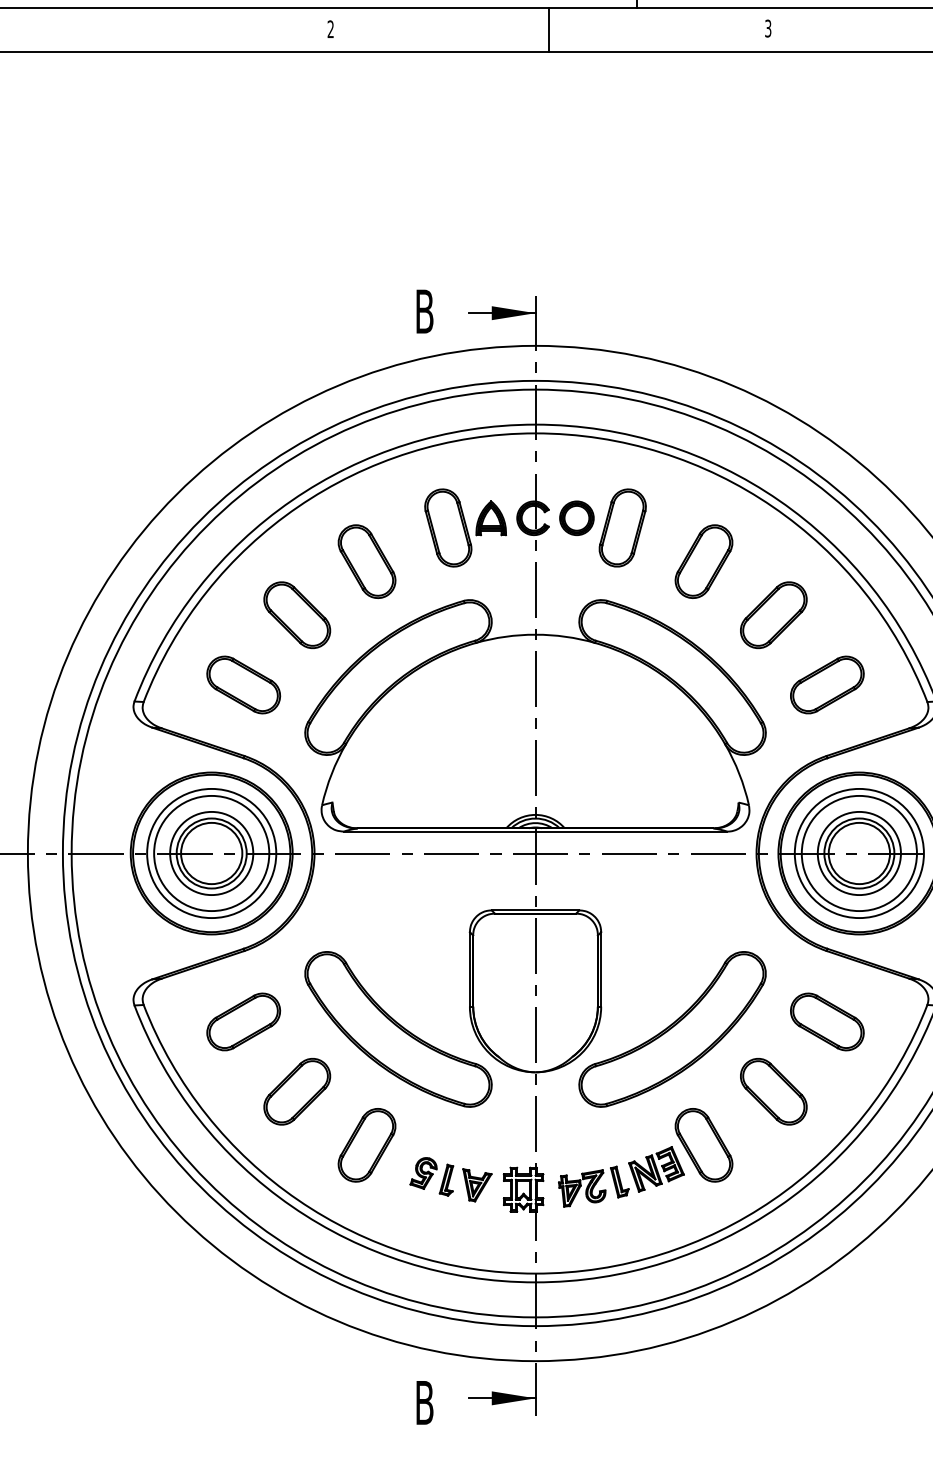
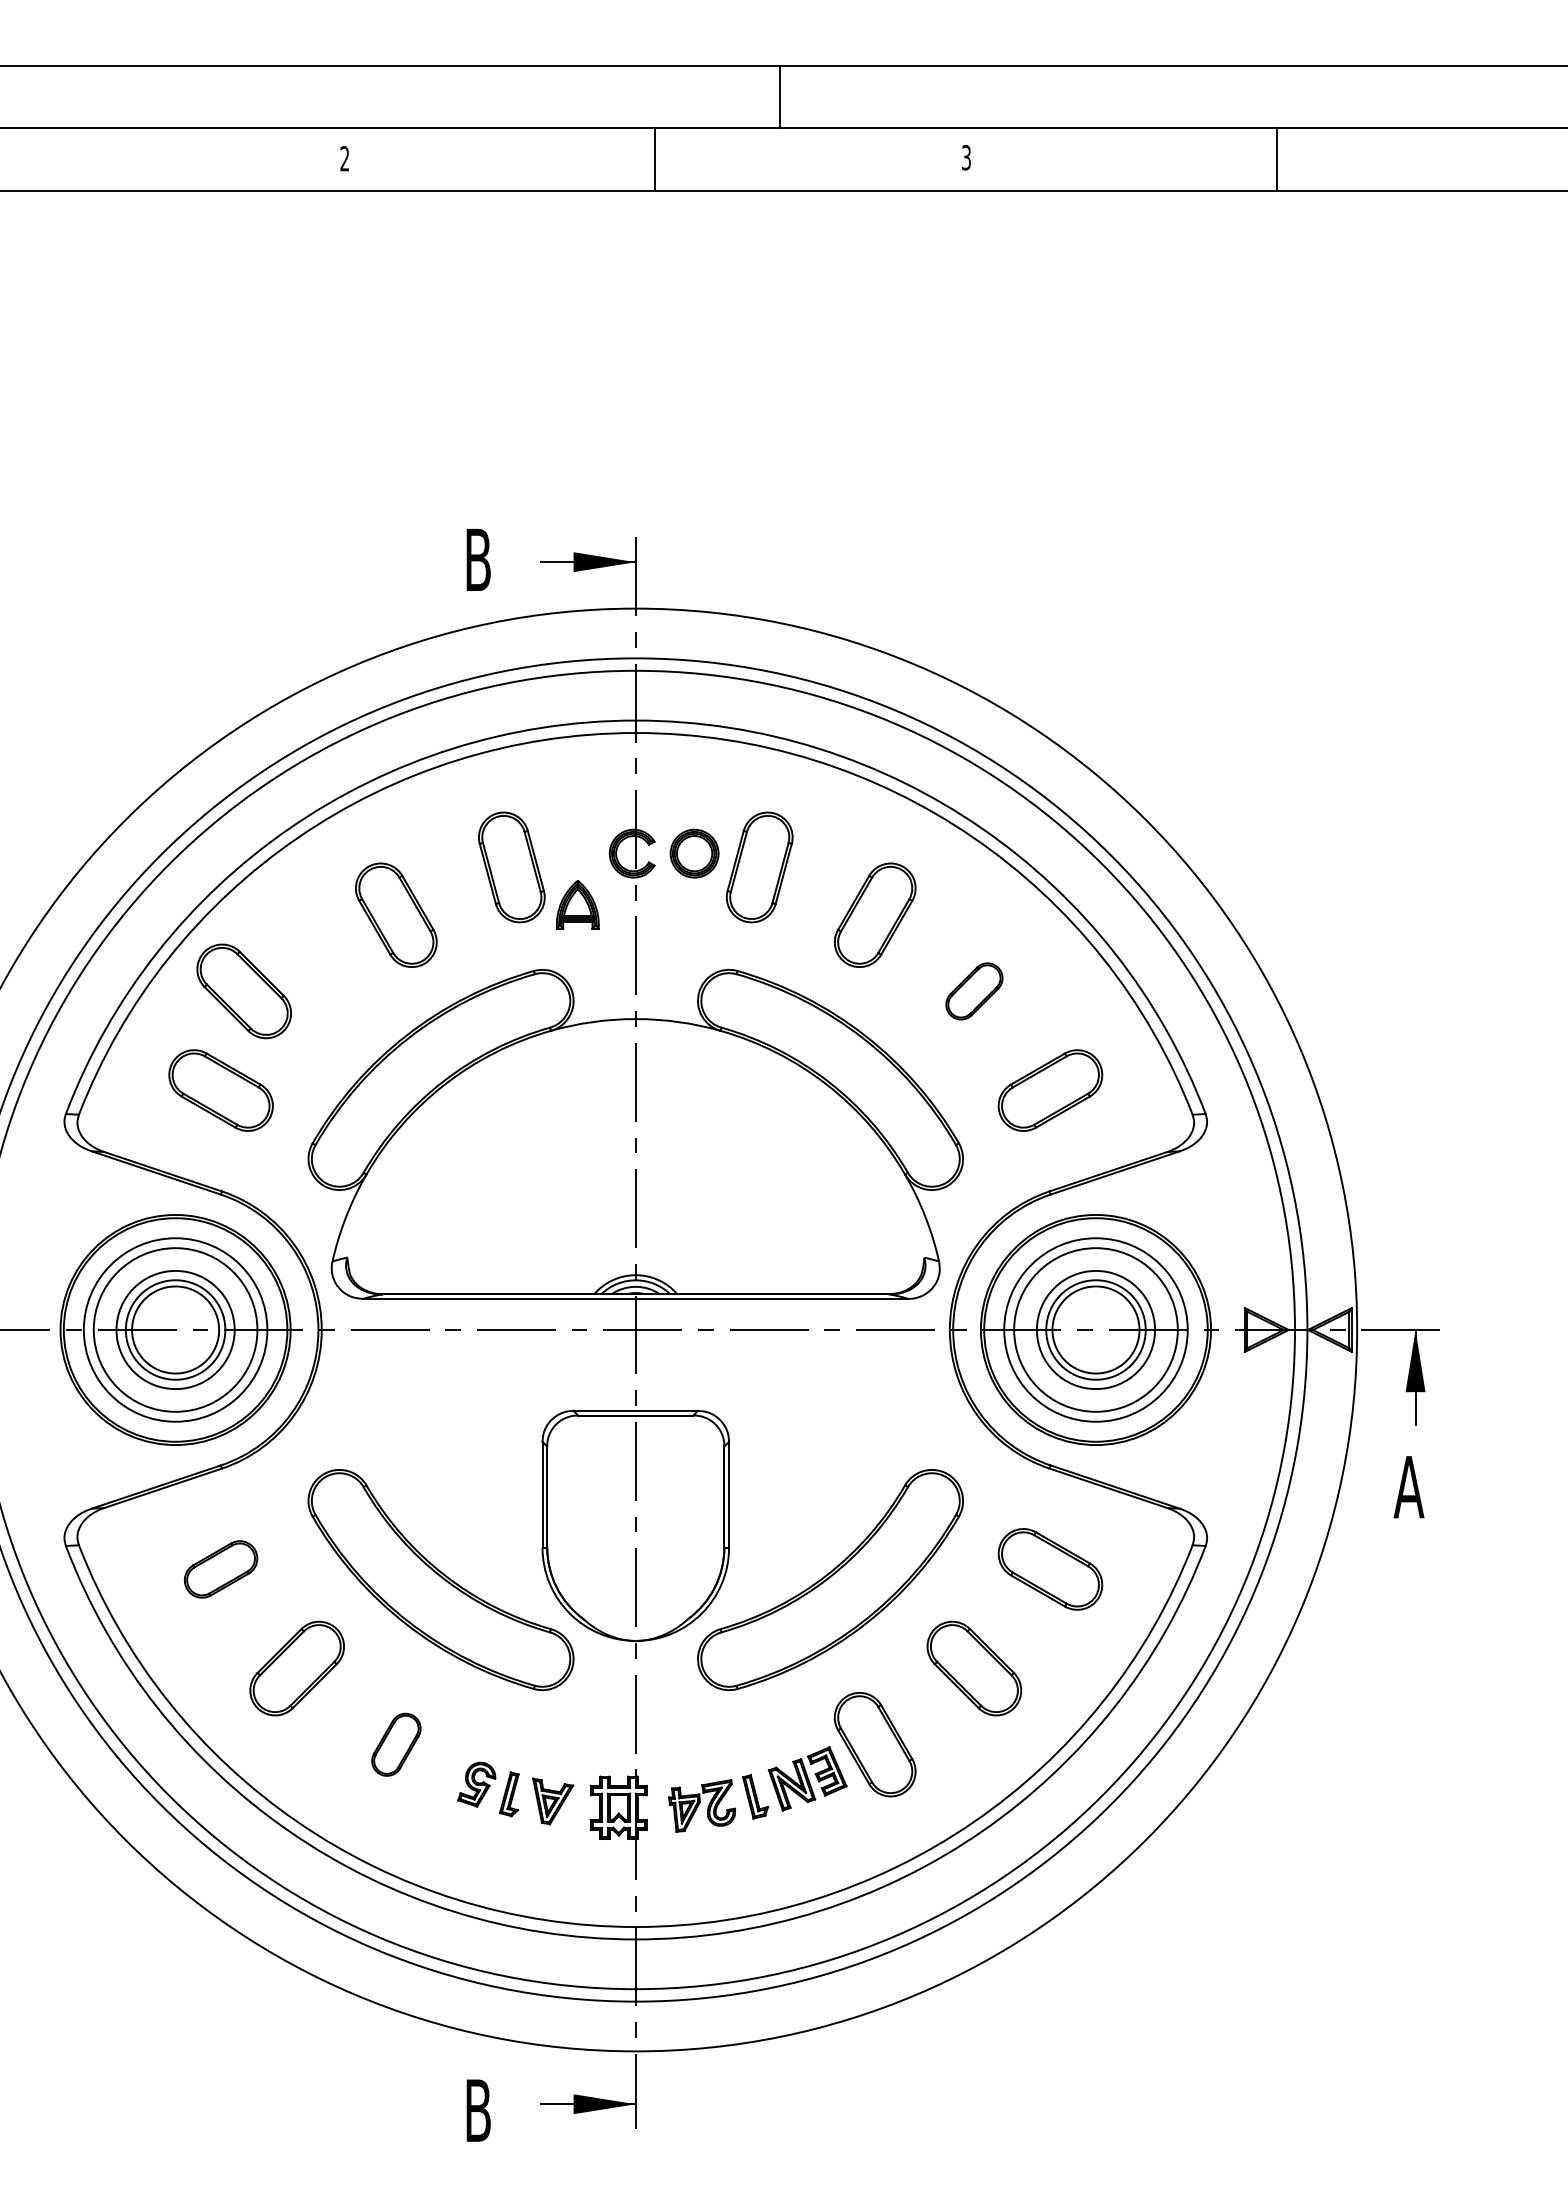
part: (491, 518) -> (577, 904), moved
part: (296, 615) -> (243, 991), moved
part: (773, 615) -> (974, 991), size x0.6
part: (243, 1022) -> (220, 1569), size x0.7
part: (367, 1145) -> (396, 1744), size x0.6

